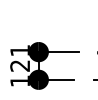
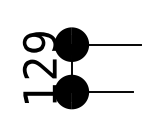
text: (19, 50) -> (38, 41), 121 -> 129

